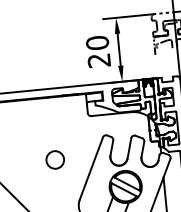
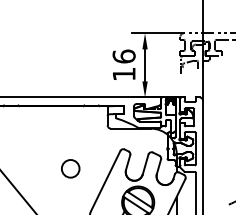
text: (97, 50) -> (123, 64), 20 -> 16

